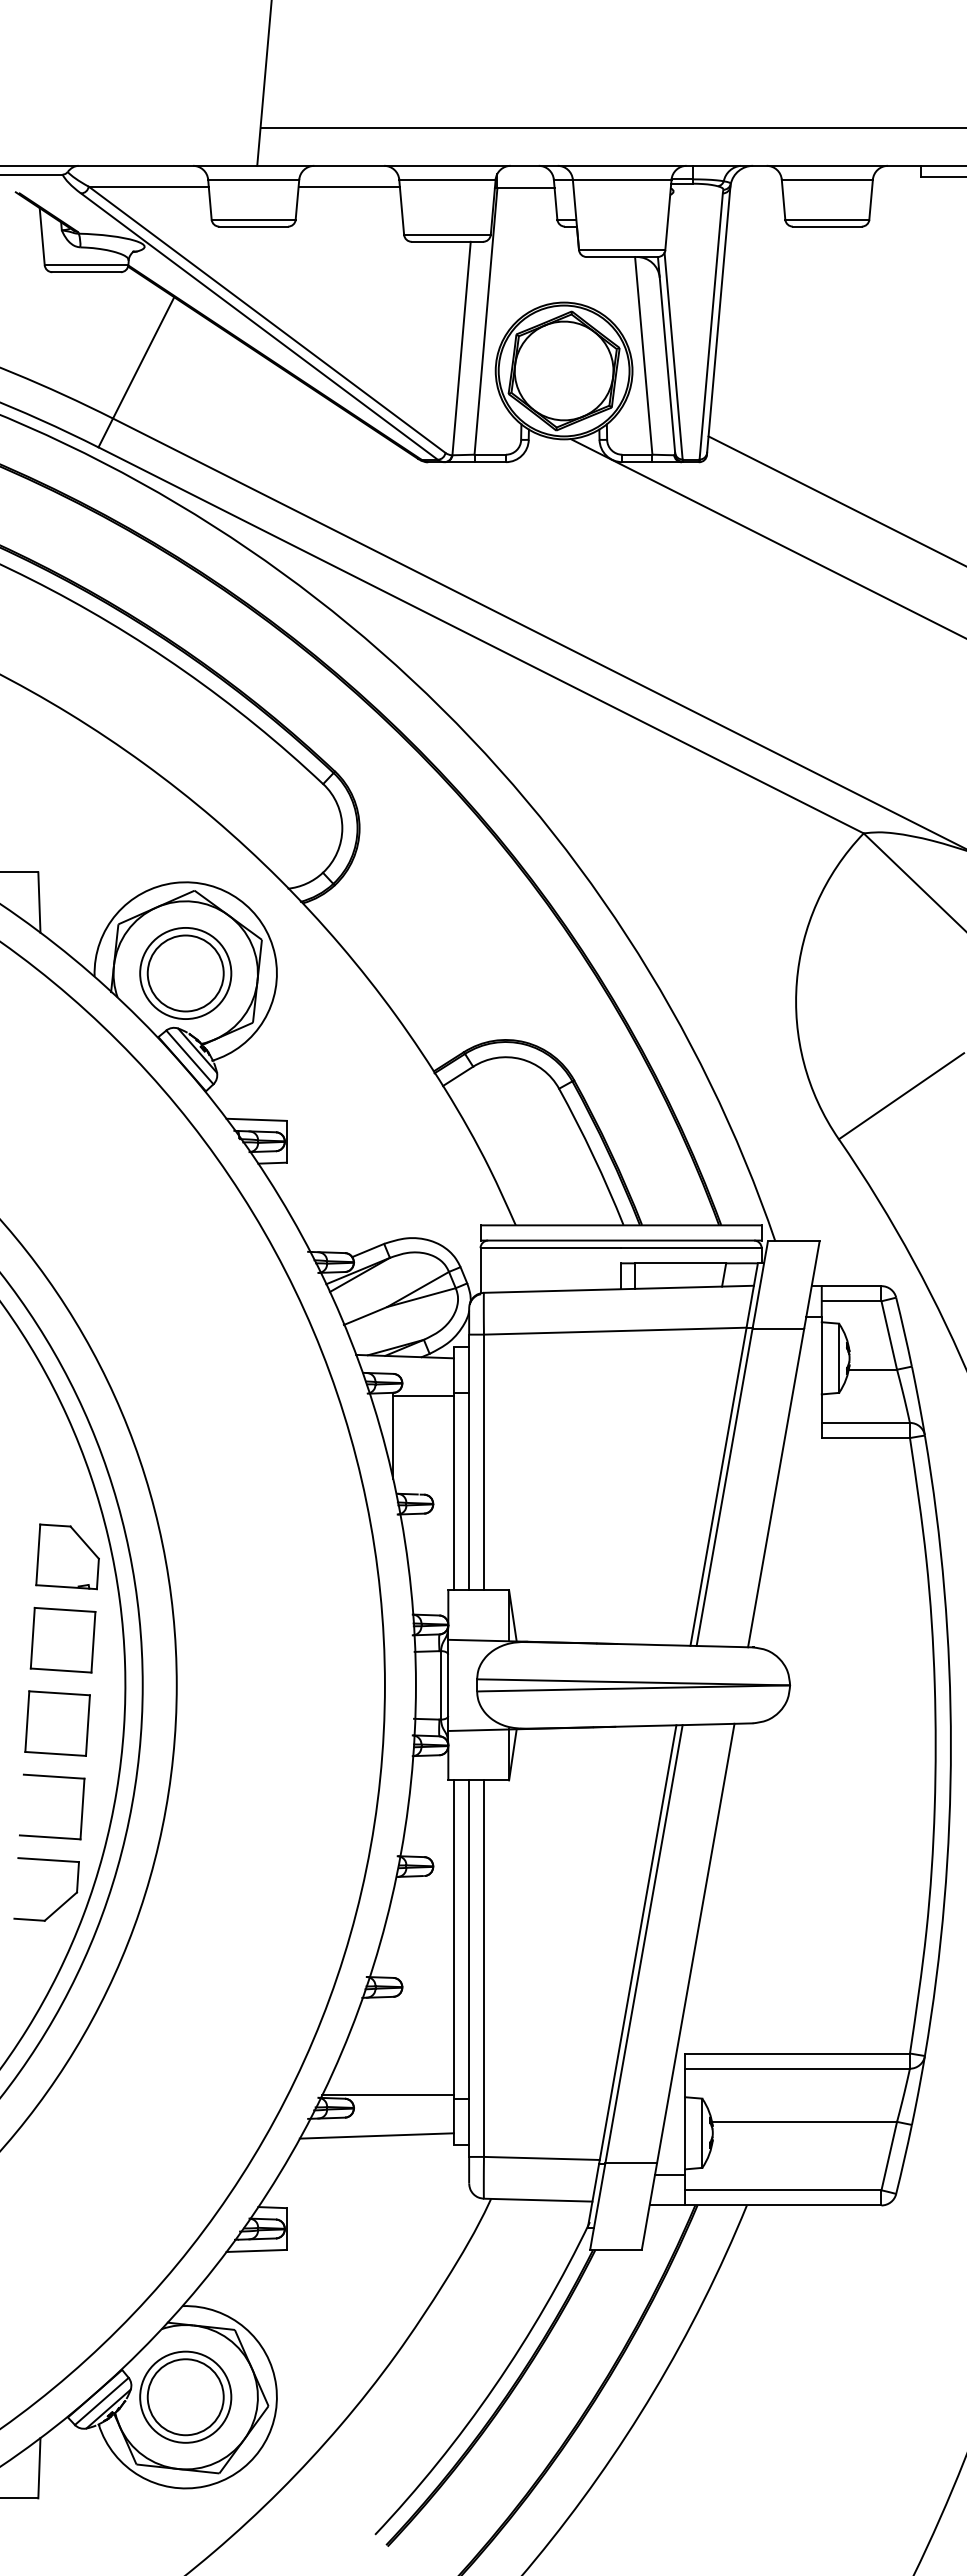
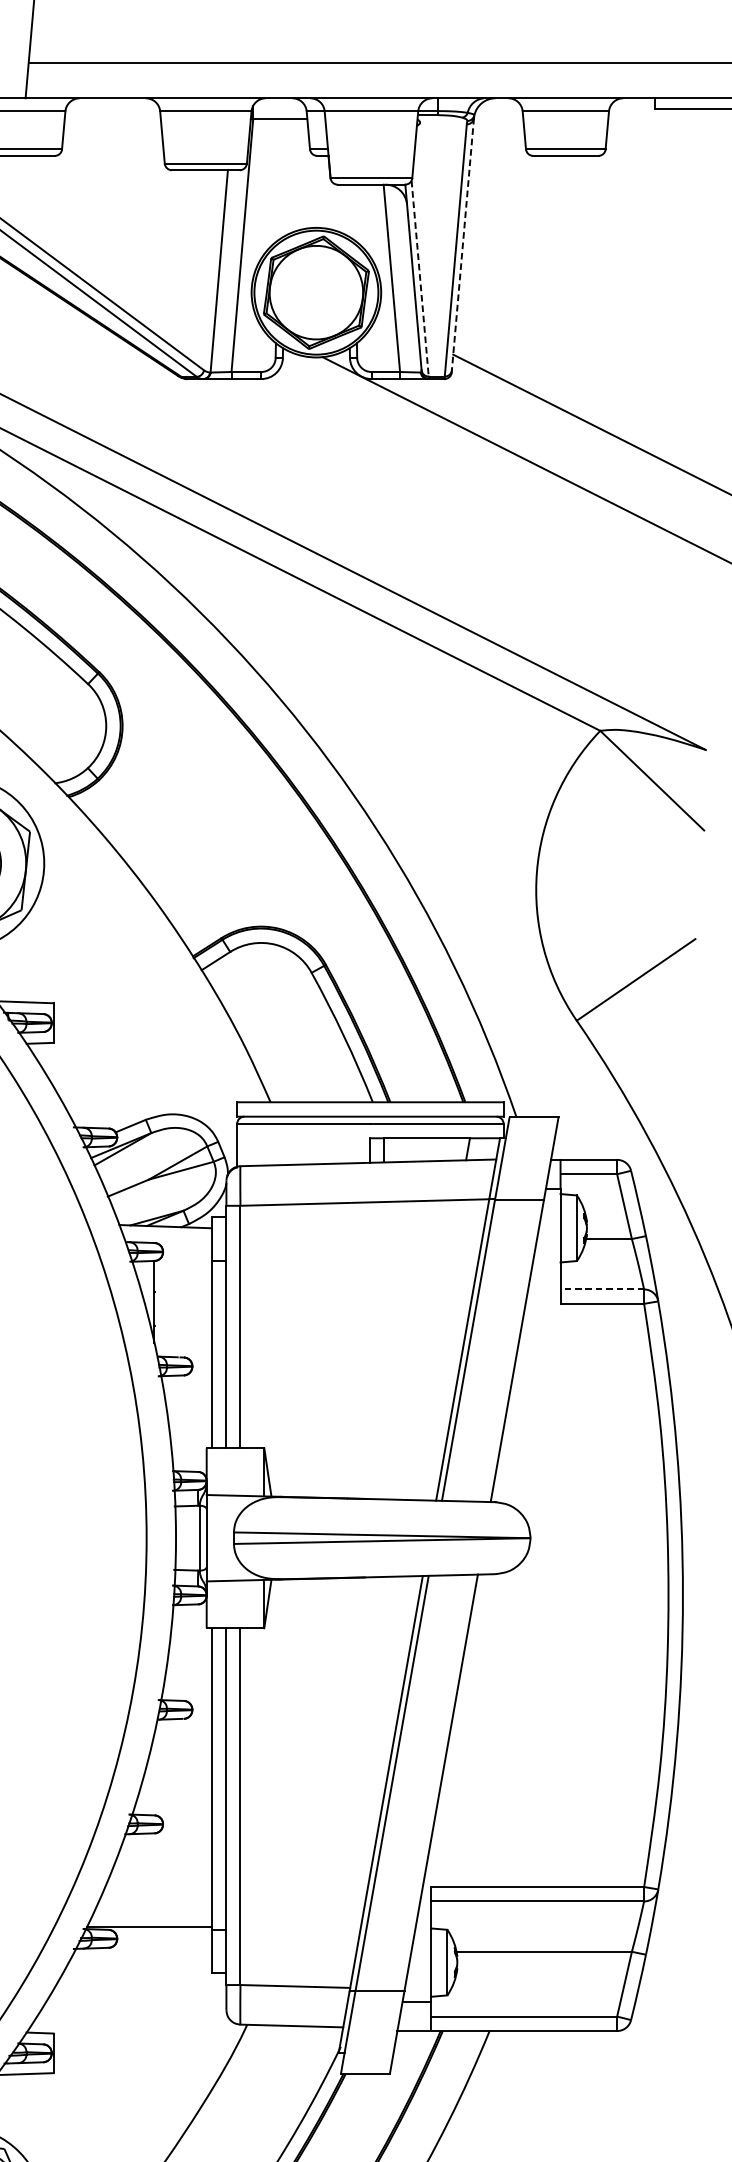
line: (348, 186) -> (112, 117), removed
line: (718, 319) -> (462, 243), solid -> dashed
line: (673, 356) -> (420, 278), solid -> dashed
line: (423, 1396) -> (183, 1264), removed
line: (865, 1422) -> (601, 1289), solid -> dashed
line: (376, 2135) -> (138, 1964), removed

